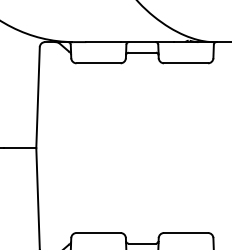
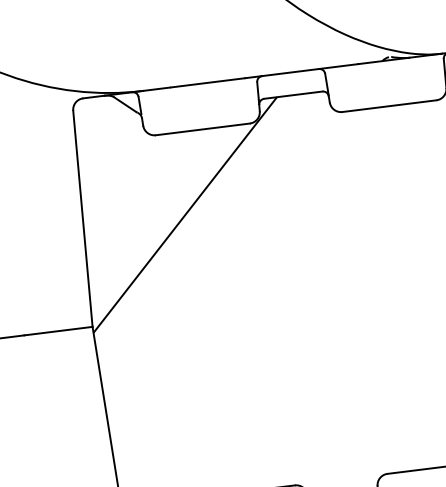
hatch: (85, 101) -> (185, 214), added

